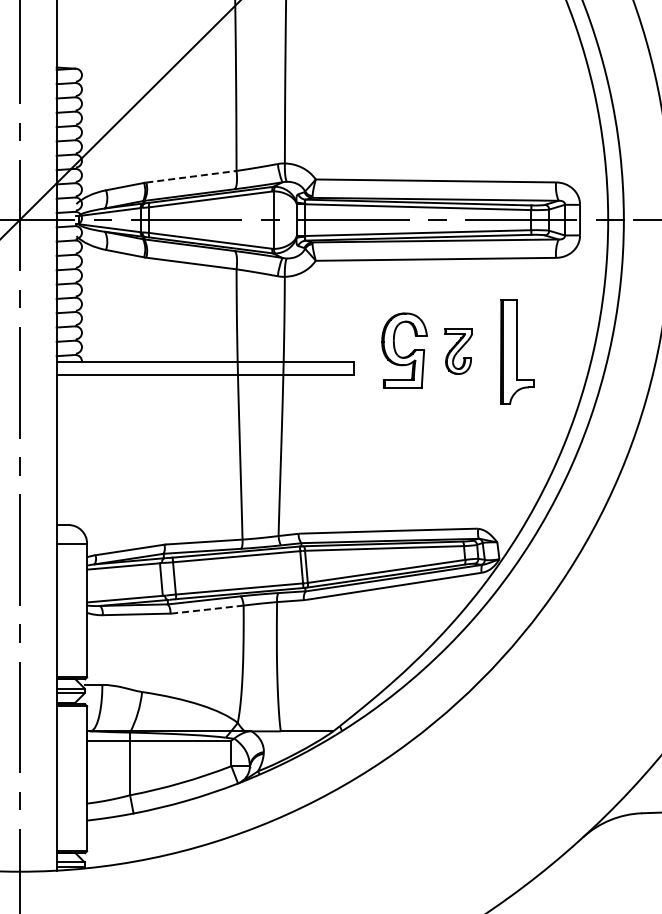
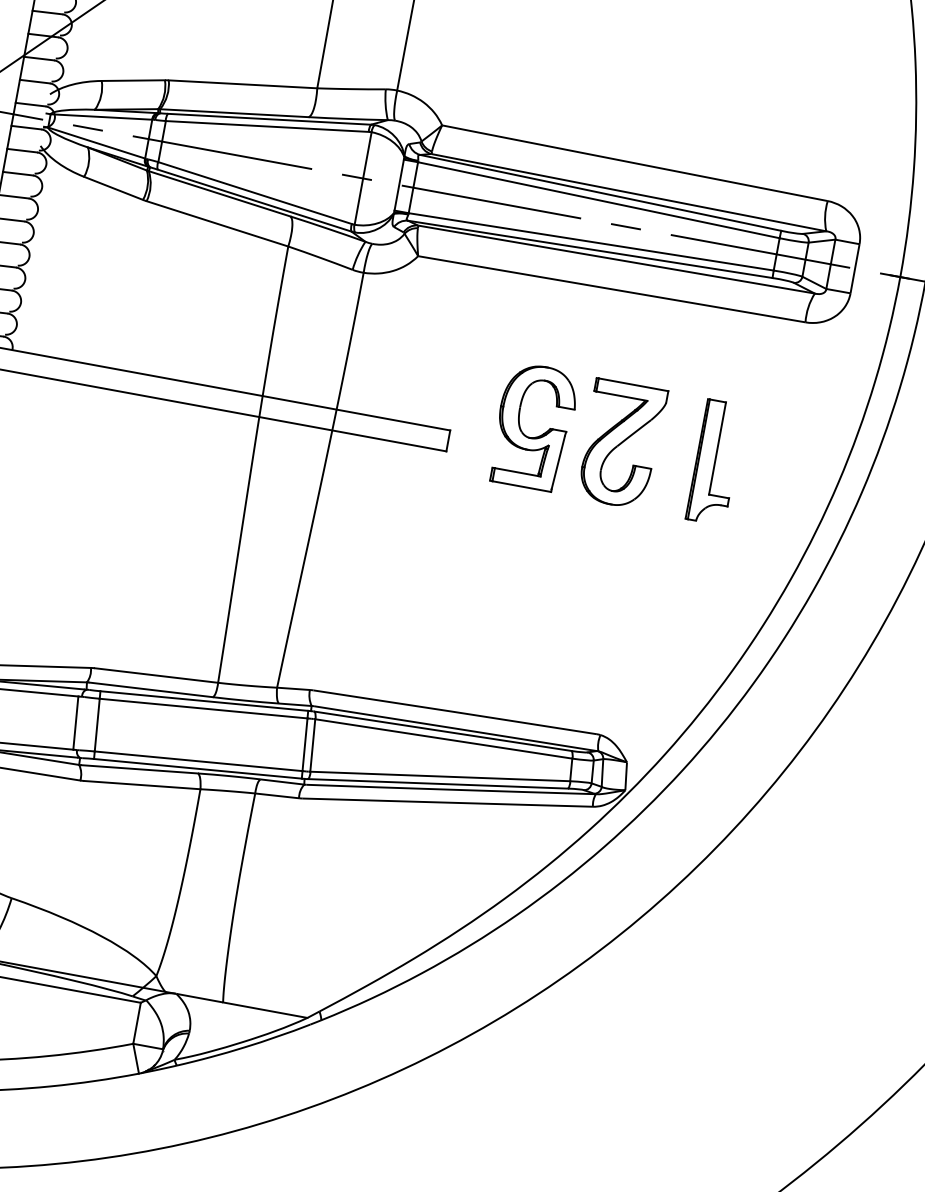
line: (191, 176) -> (243, 83), dashed -> solid
part: (458, 351) -> (620, 444), size x1.67
part: (517, 351) -> (715, 461), size x0.71
line: (208, 609) -> (142, 785), dashed -> solid

